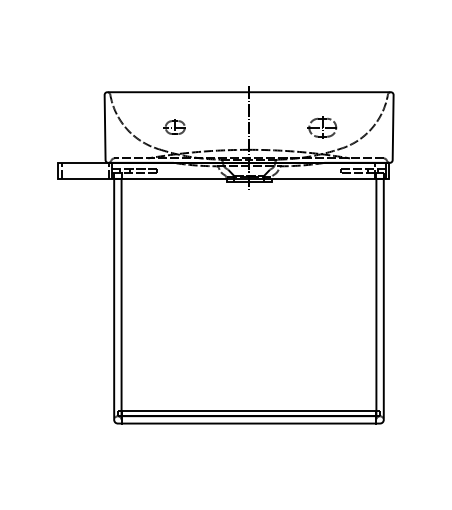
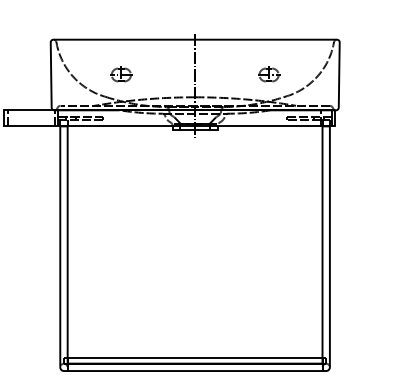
part: (323, 126) -> (269, 73), size x0.71

